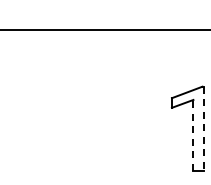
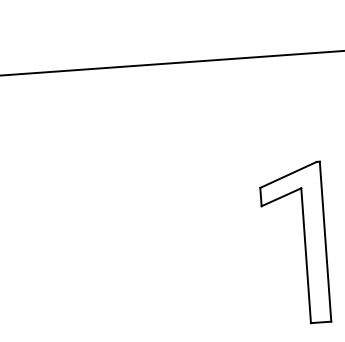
line: (204, 129) -> (326, 242), dashed -> solid
line: (193, 135) -> (306, 255), dashed -> solid

